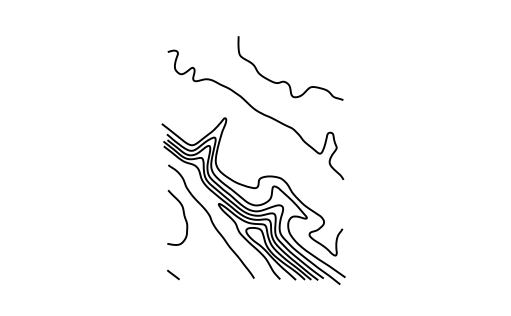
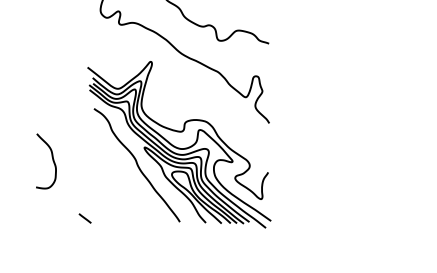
curve: (183, 216) -> (52, 160), moved
line: (173, 274) -> (85, 218), moved

